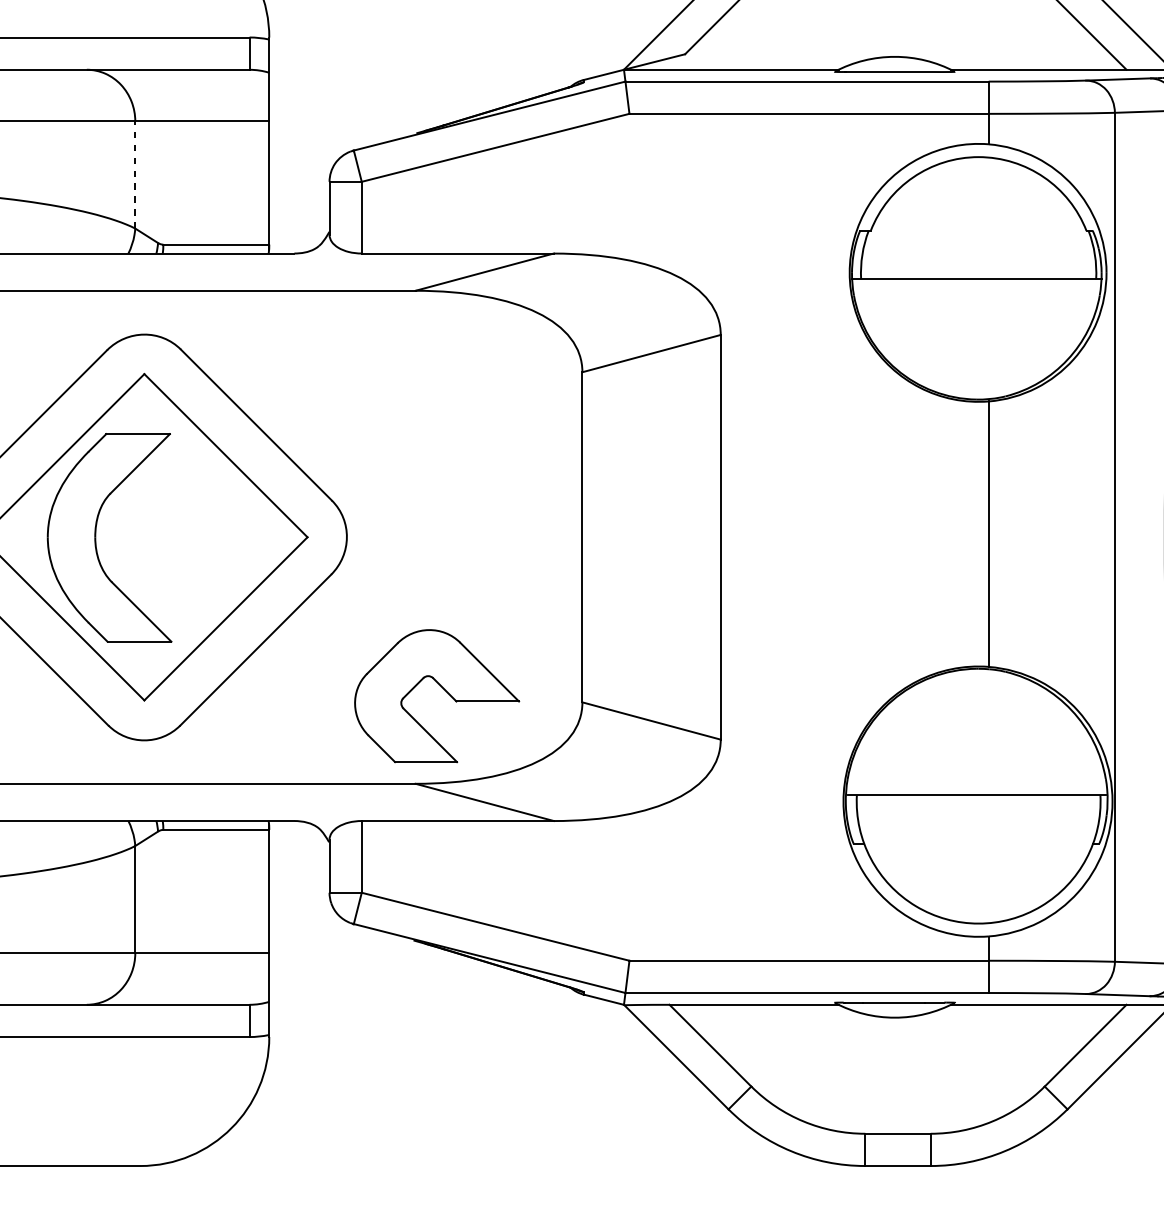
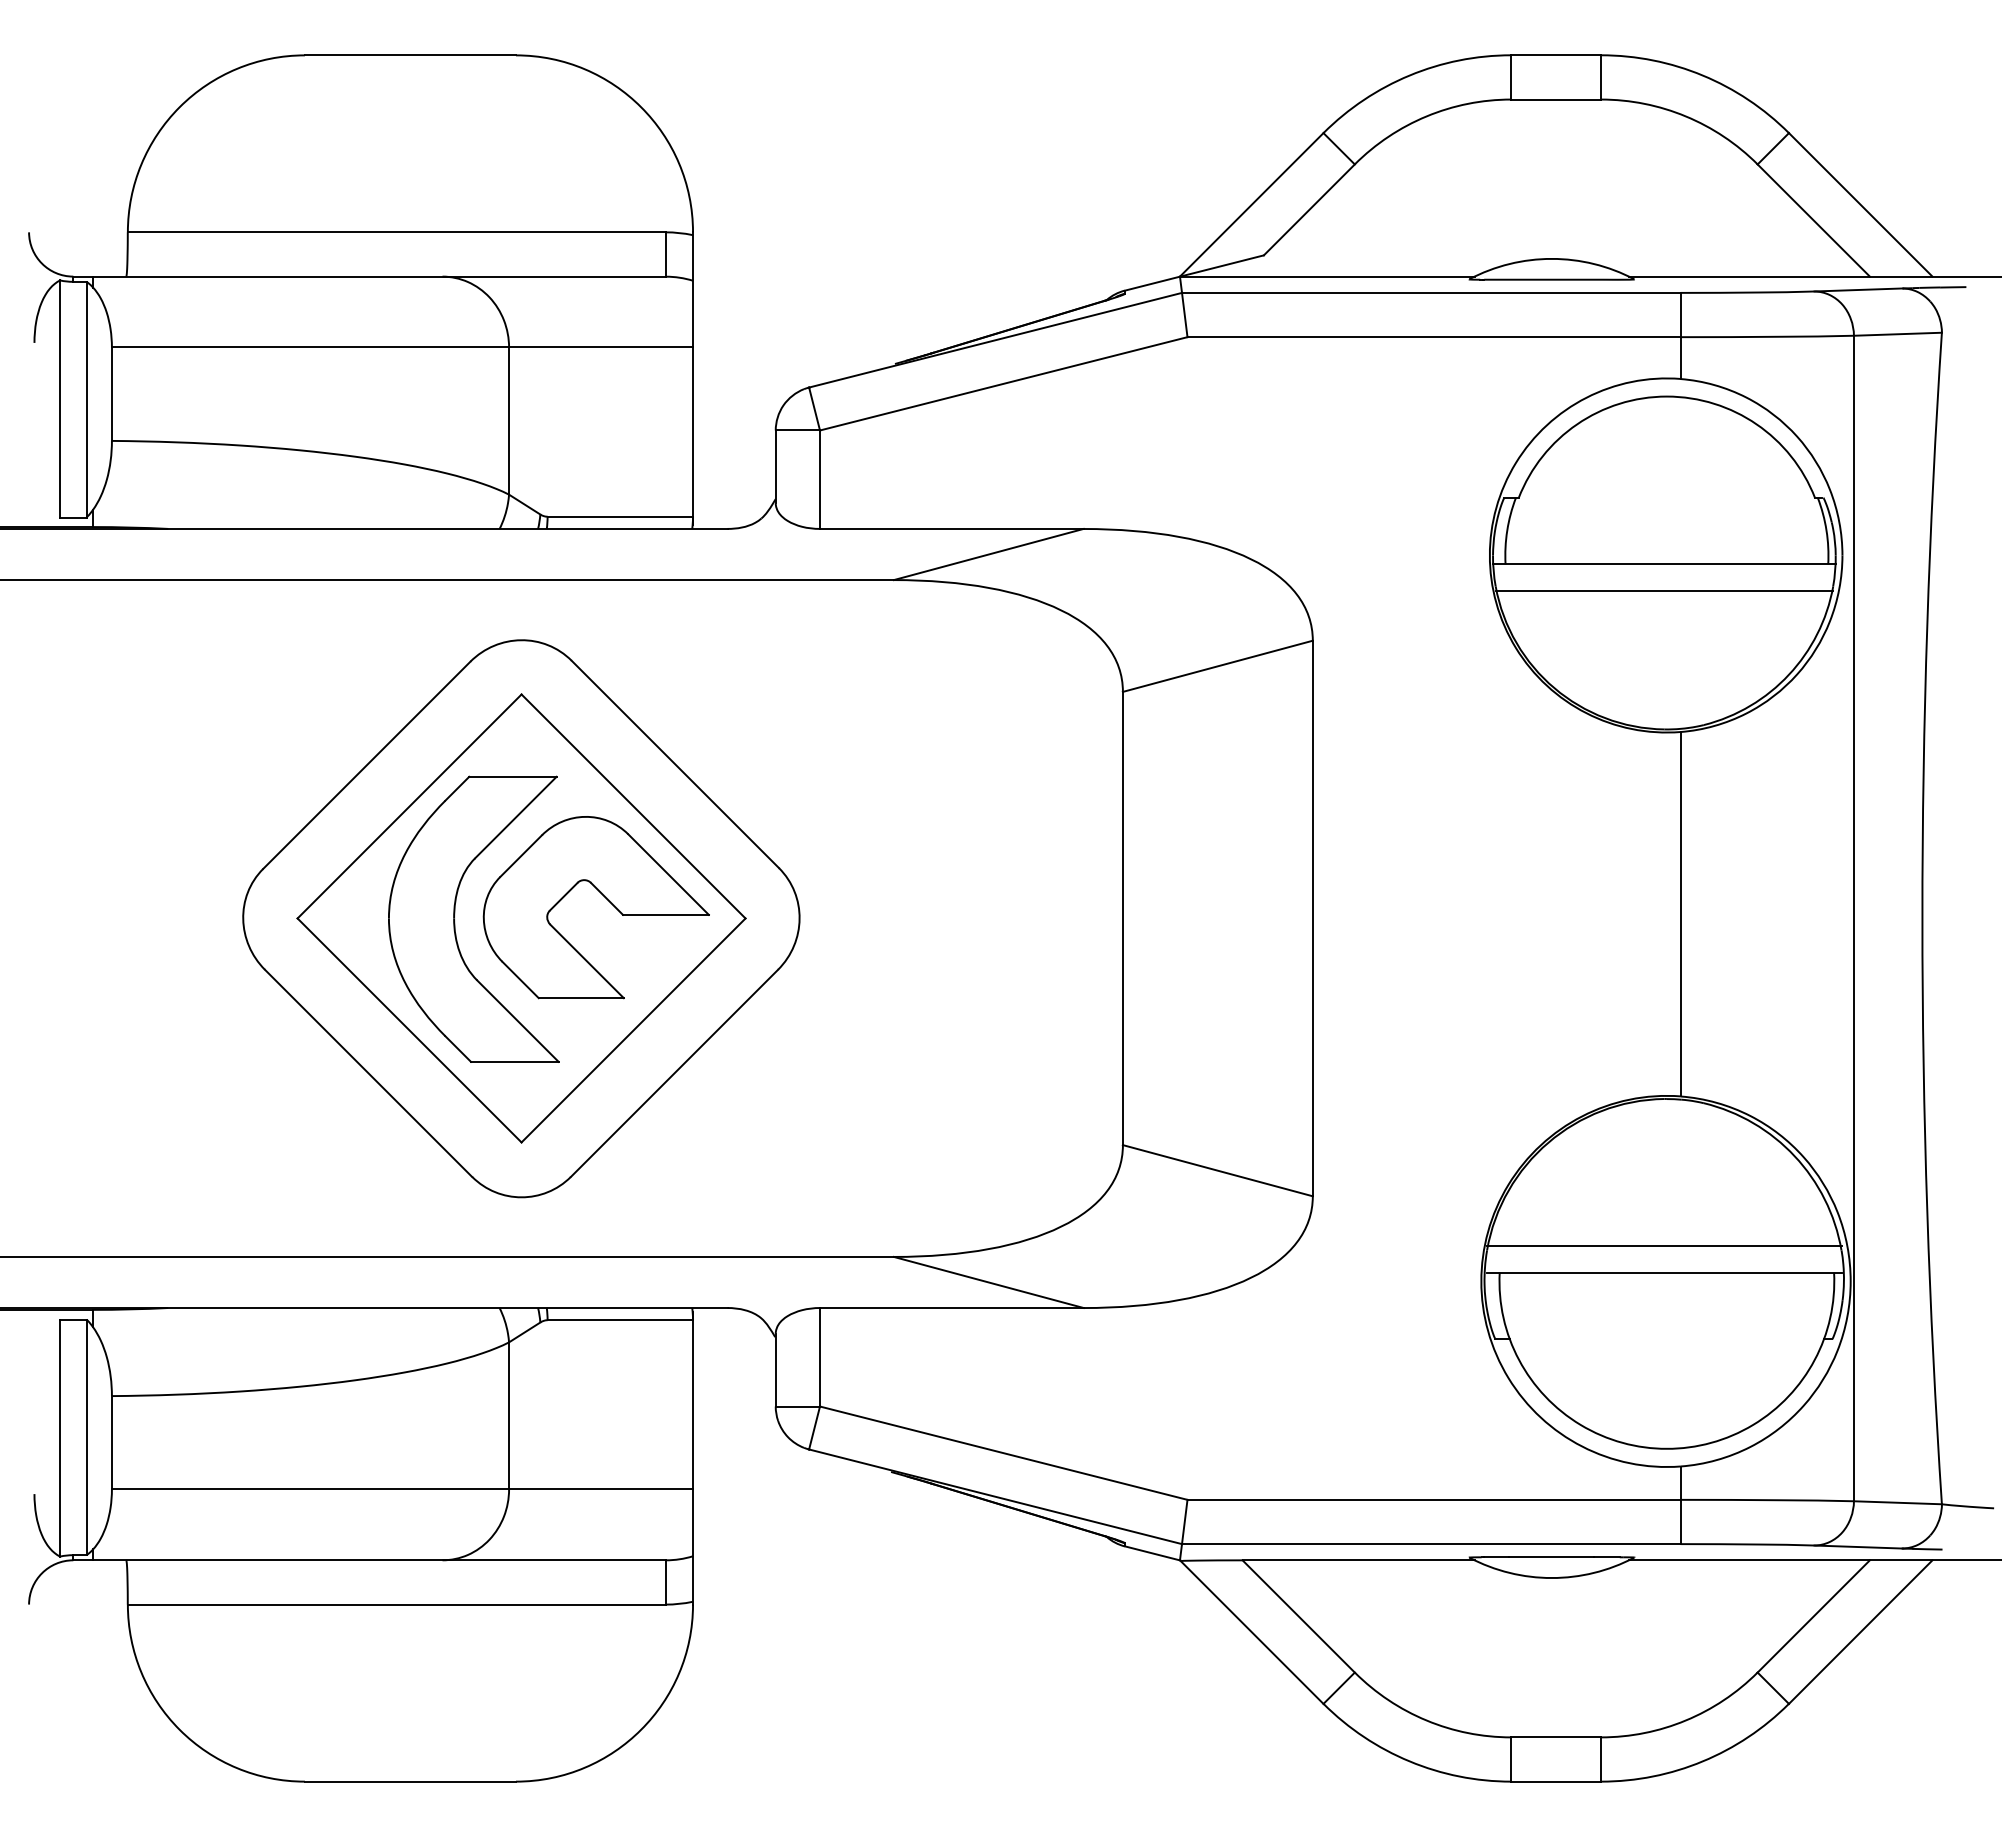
line: (135, 175) -> (509, 421), dashed -> solid
line: (976, 298) -> (1664, 590), added
part: (442, 688) -> (604, 897), moved
line: (976, 776) -> (1664, 1246), added

